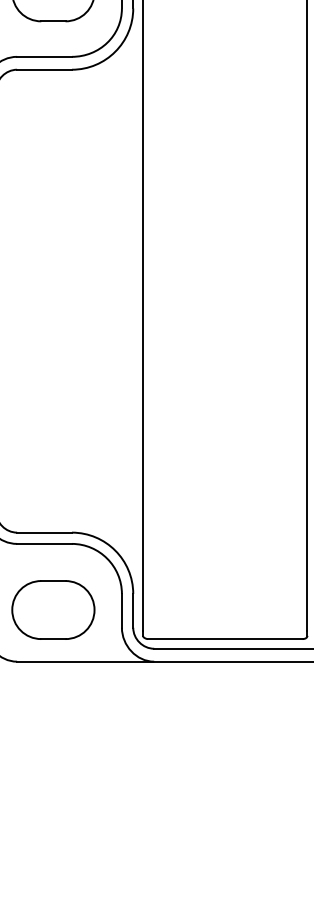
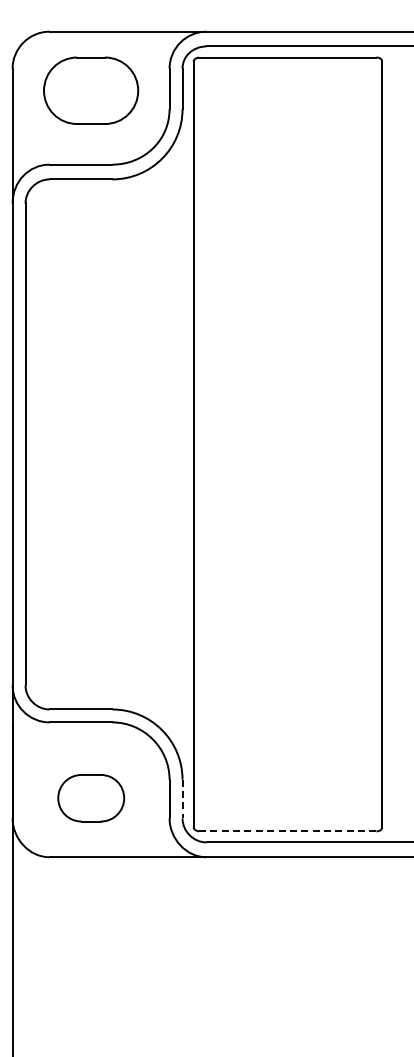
part: (53, 610) -> (91, 798), size x0.7
line: (133, 611) -> (182, 799), solid -> dashed
line: (224, 639) -> (287, 831), solid -> dashed

